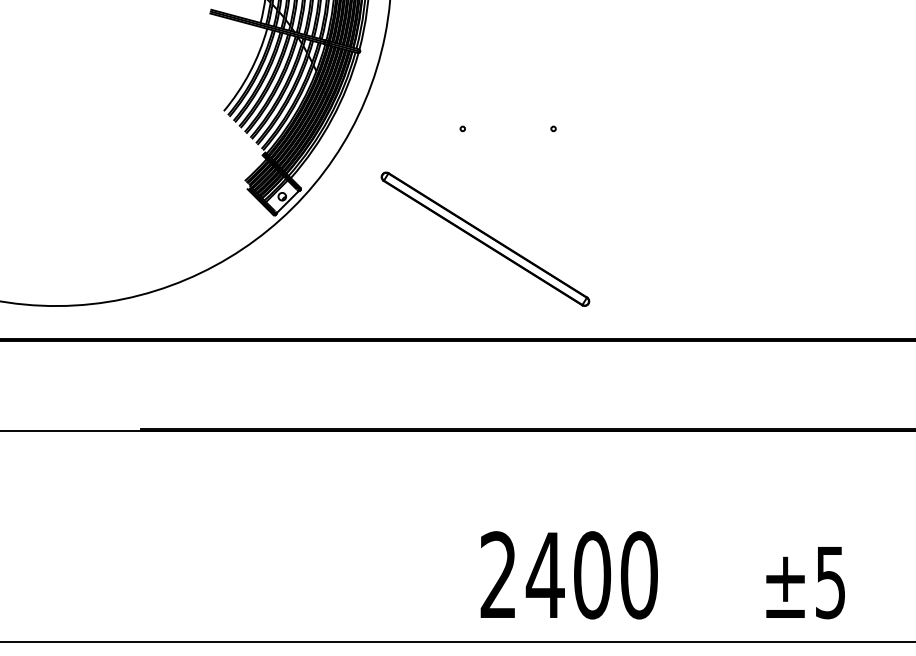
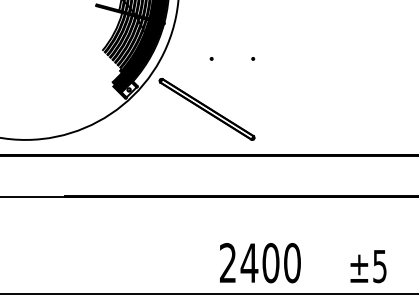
part: (484, 239) -> (206, 109), moved

